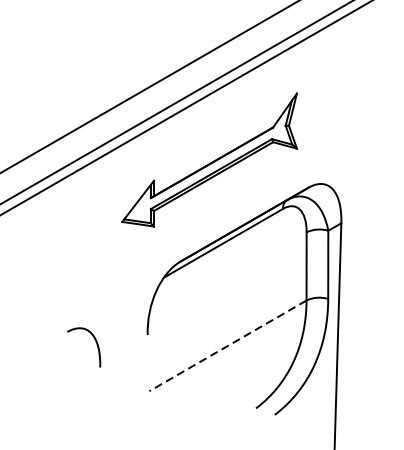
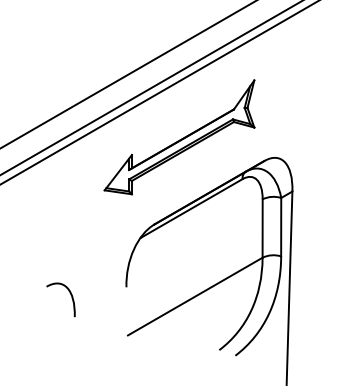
curve: (95, 342) -> (70, 295), moved
line: (228, 345) -> (195, 296), dashed -> solid

